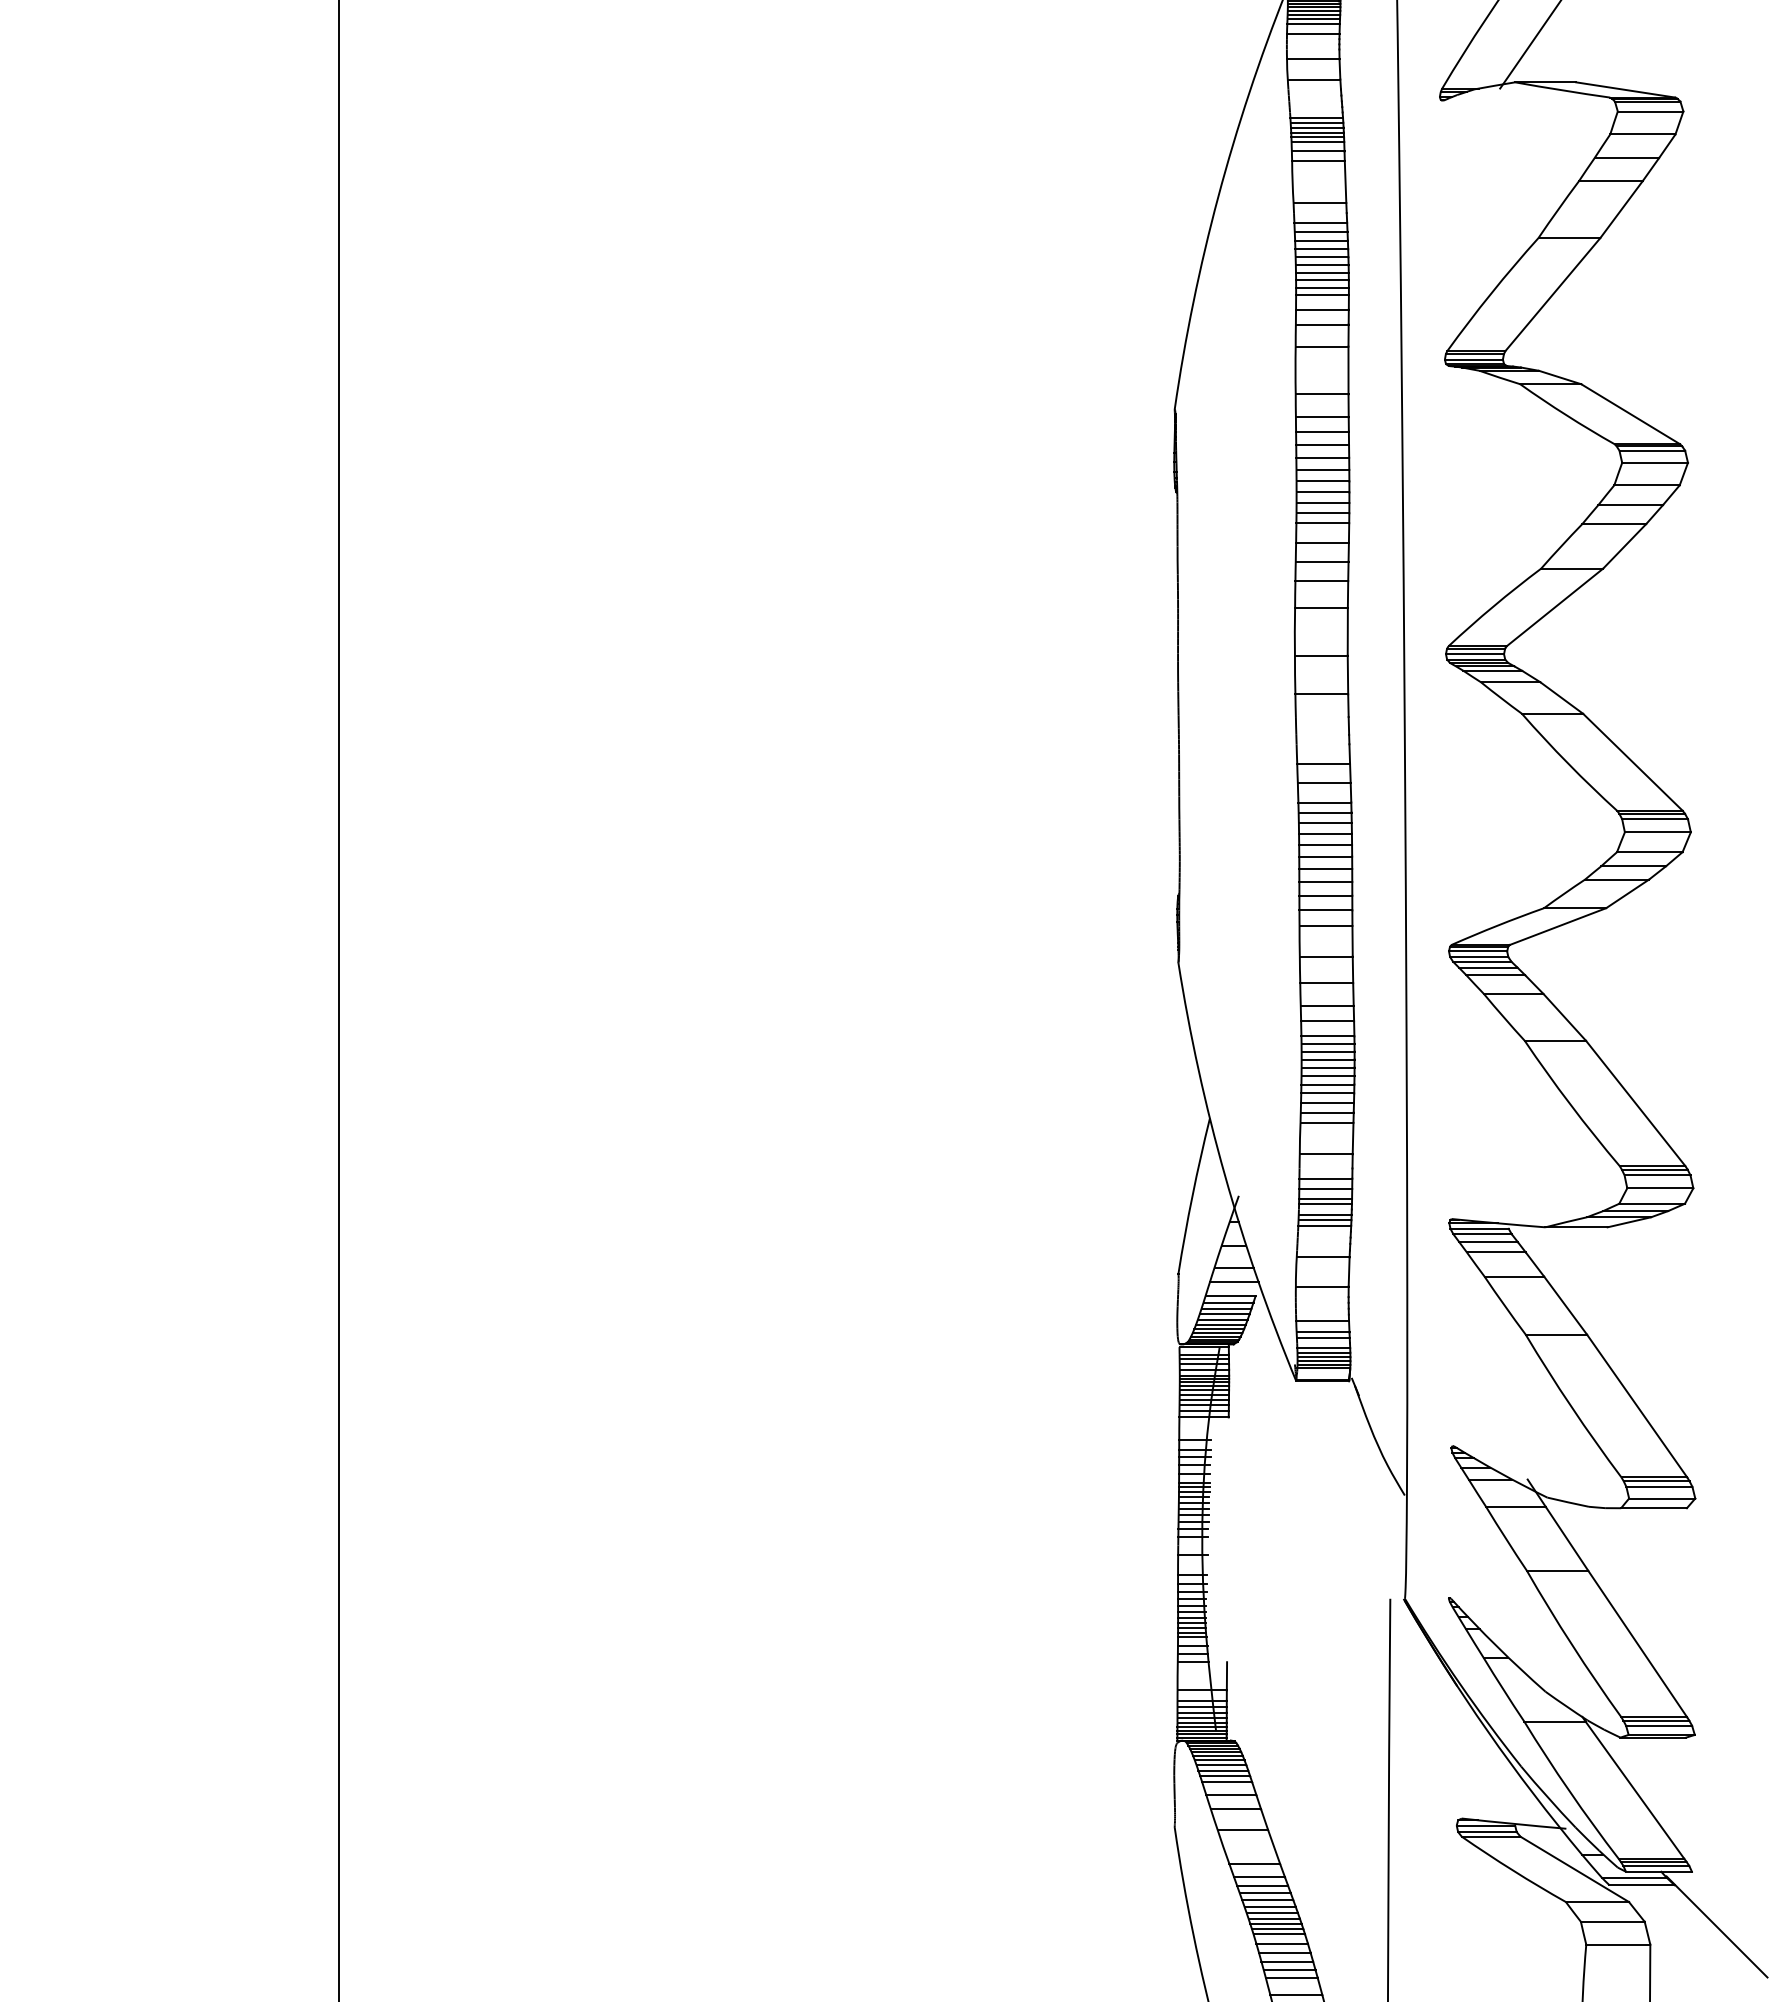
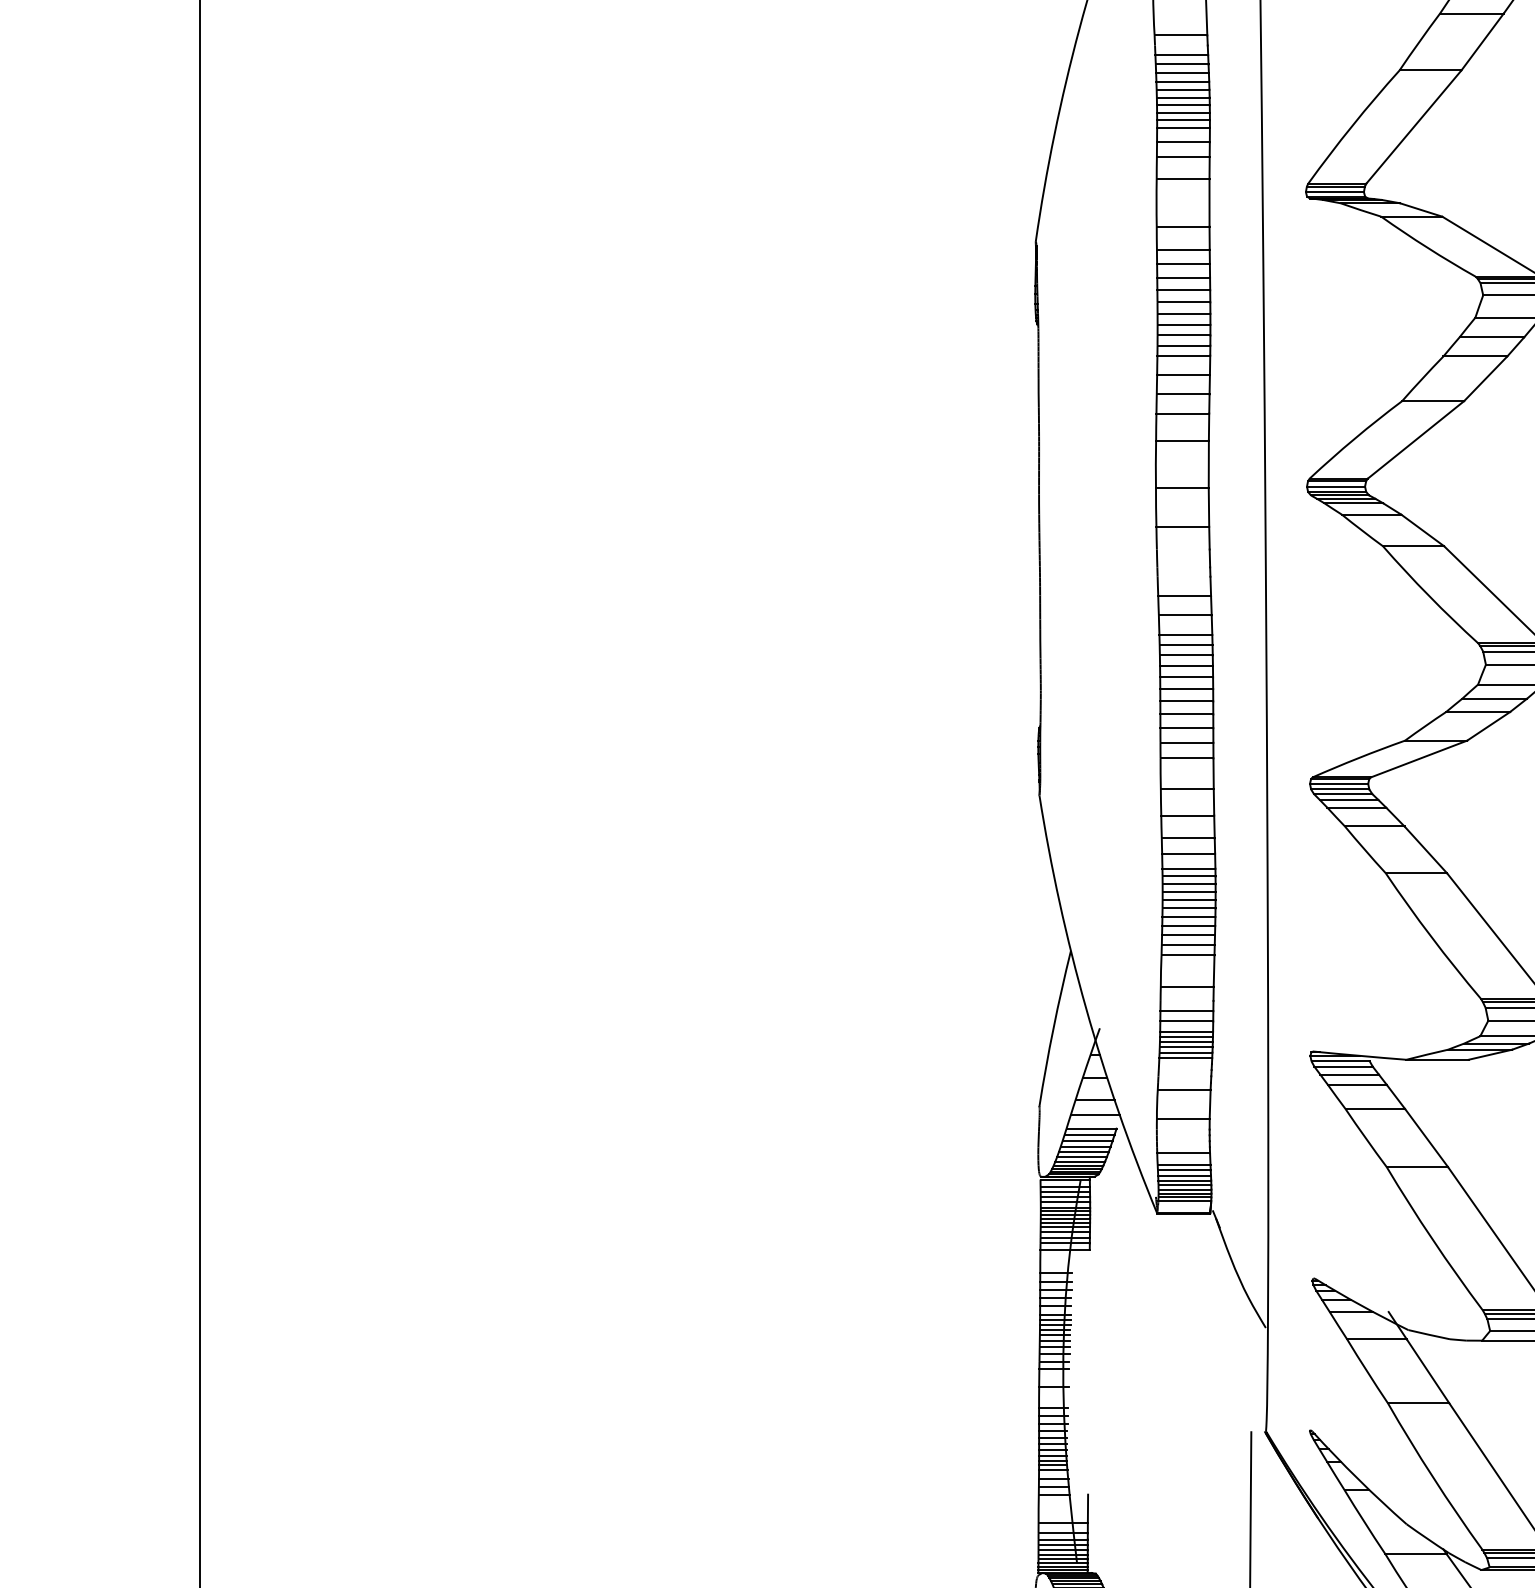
line: (1324, 1209) -> (1185, 1041), added
line: (1323, 1343) -> (1184, 1175), added

